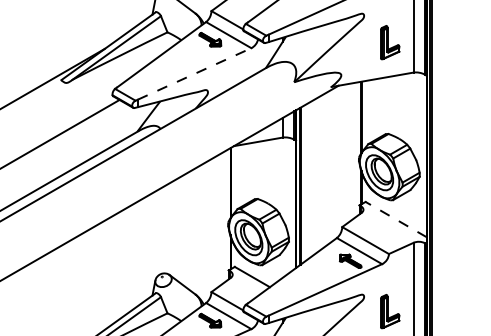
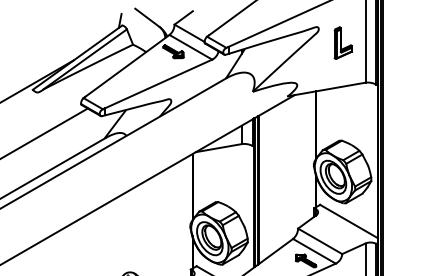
part: (390, 42) -> (343, 42), moved
line: (195, 73) -> (159, 83), dashed -> solid
line: (395, 219) -> (348, 221), dashed -> solid

